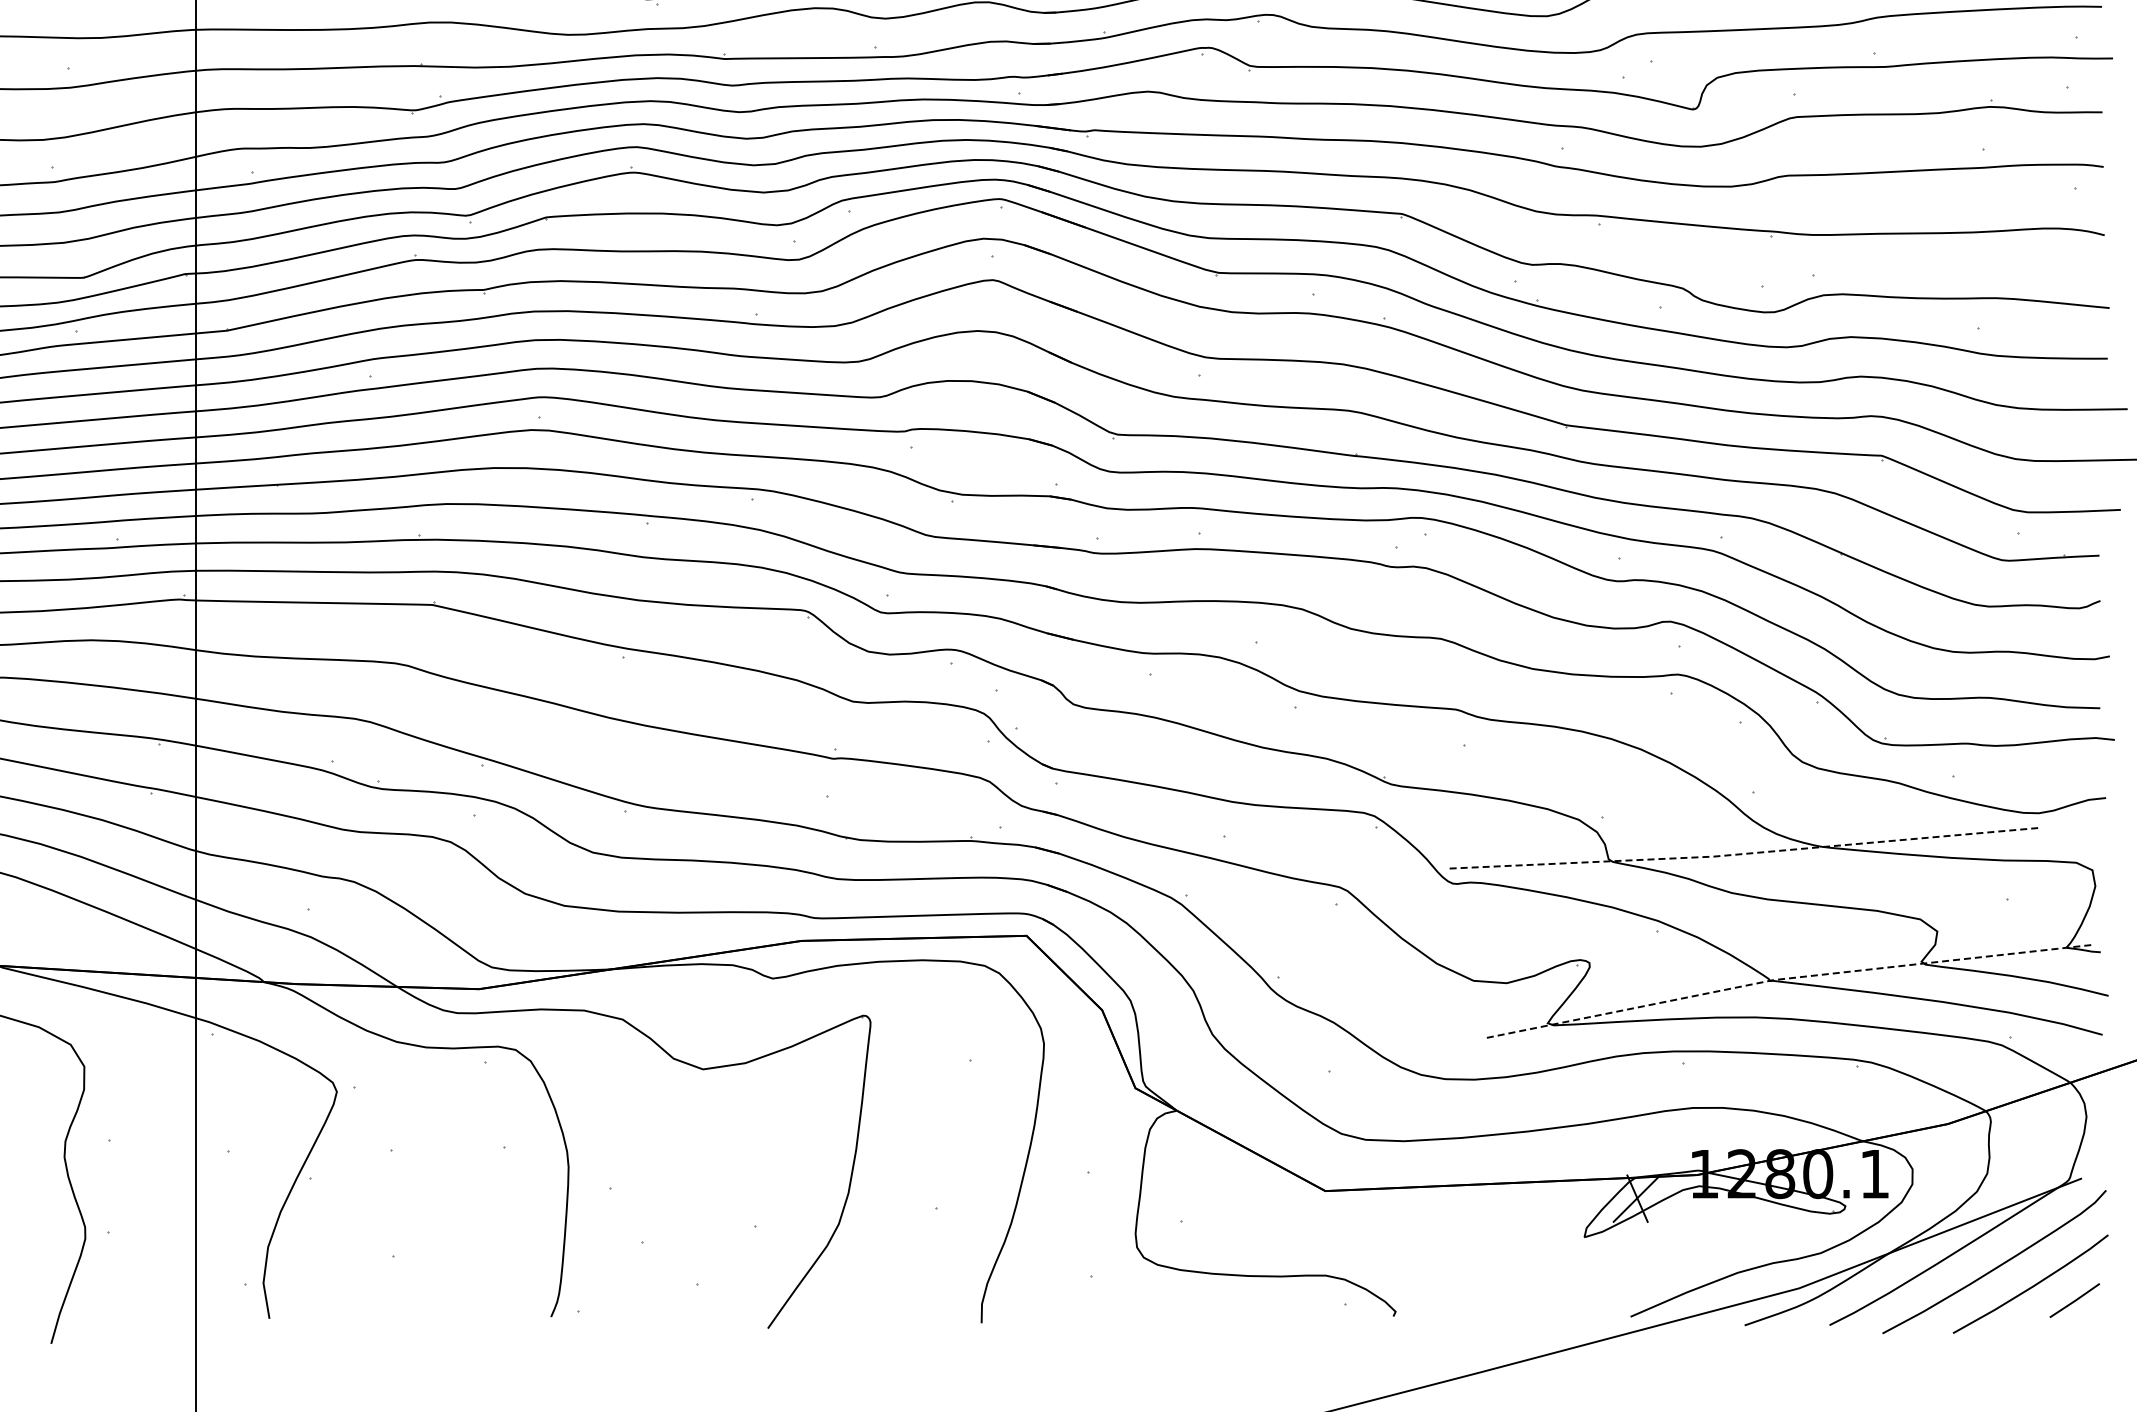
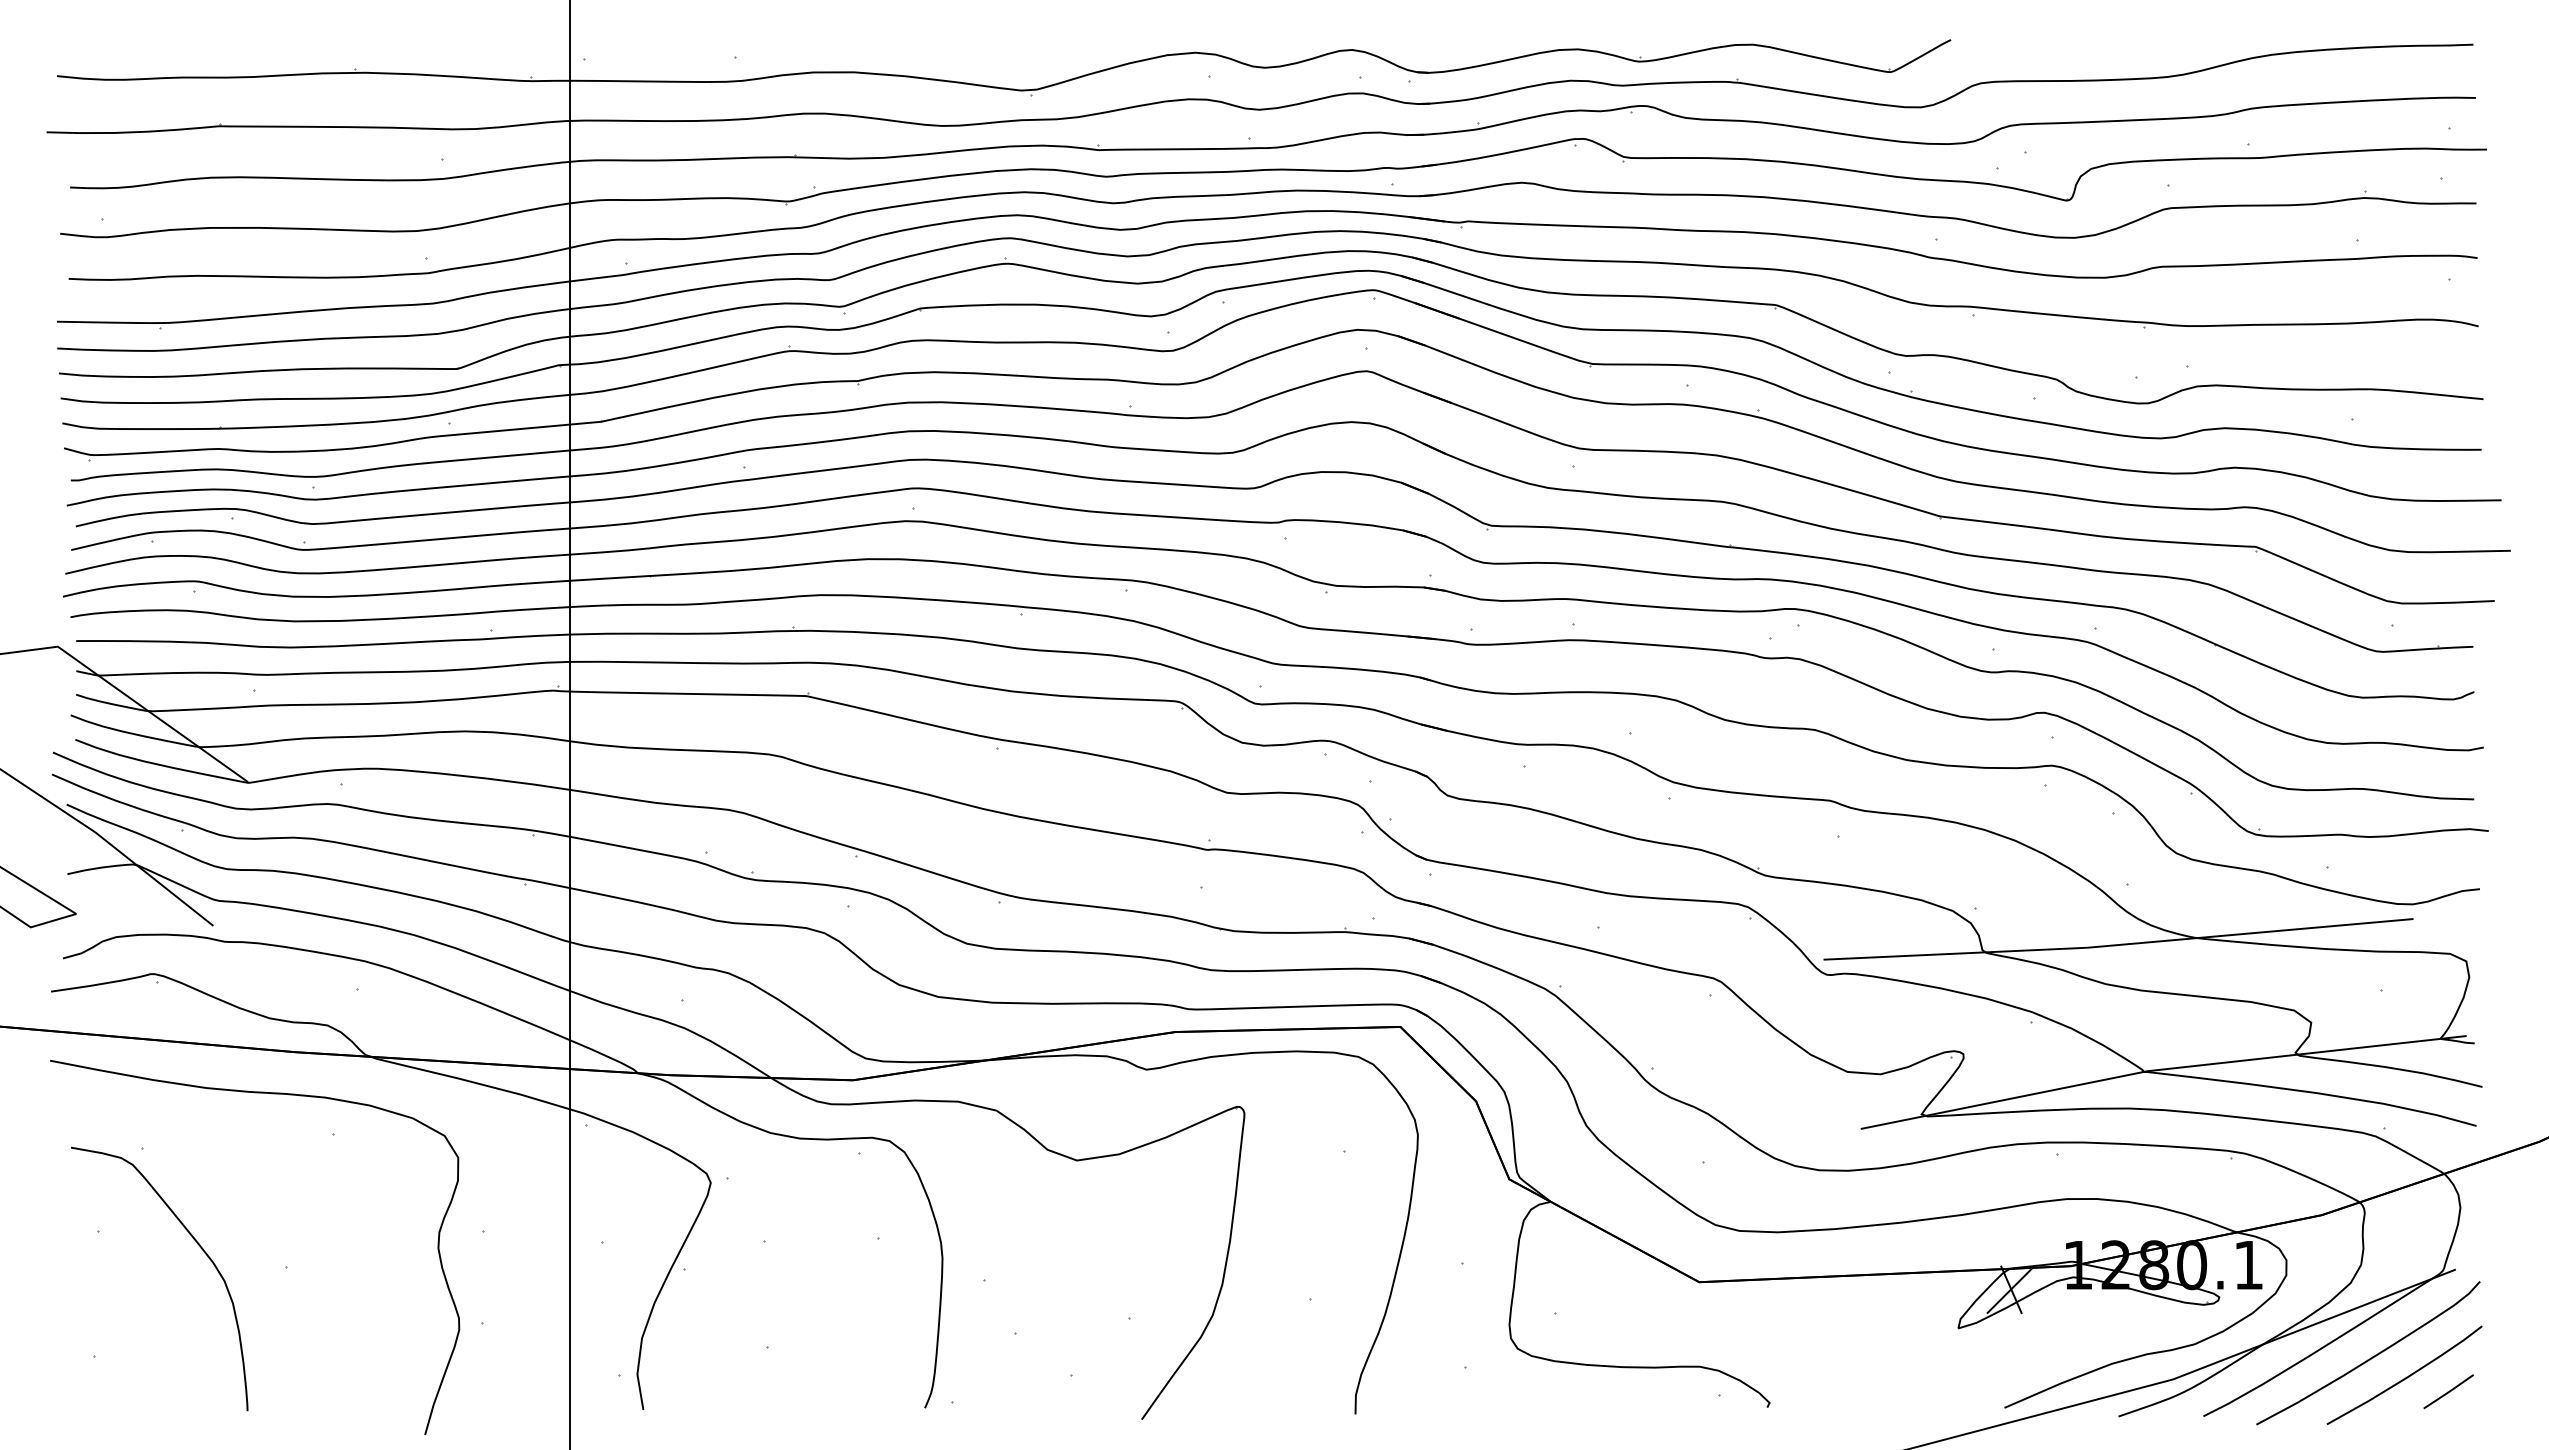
line: (1744, 854) -> (2118, 945), dashed -> solid
line: (1787, 978) -> (2161, 1069), dashed -> solid

